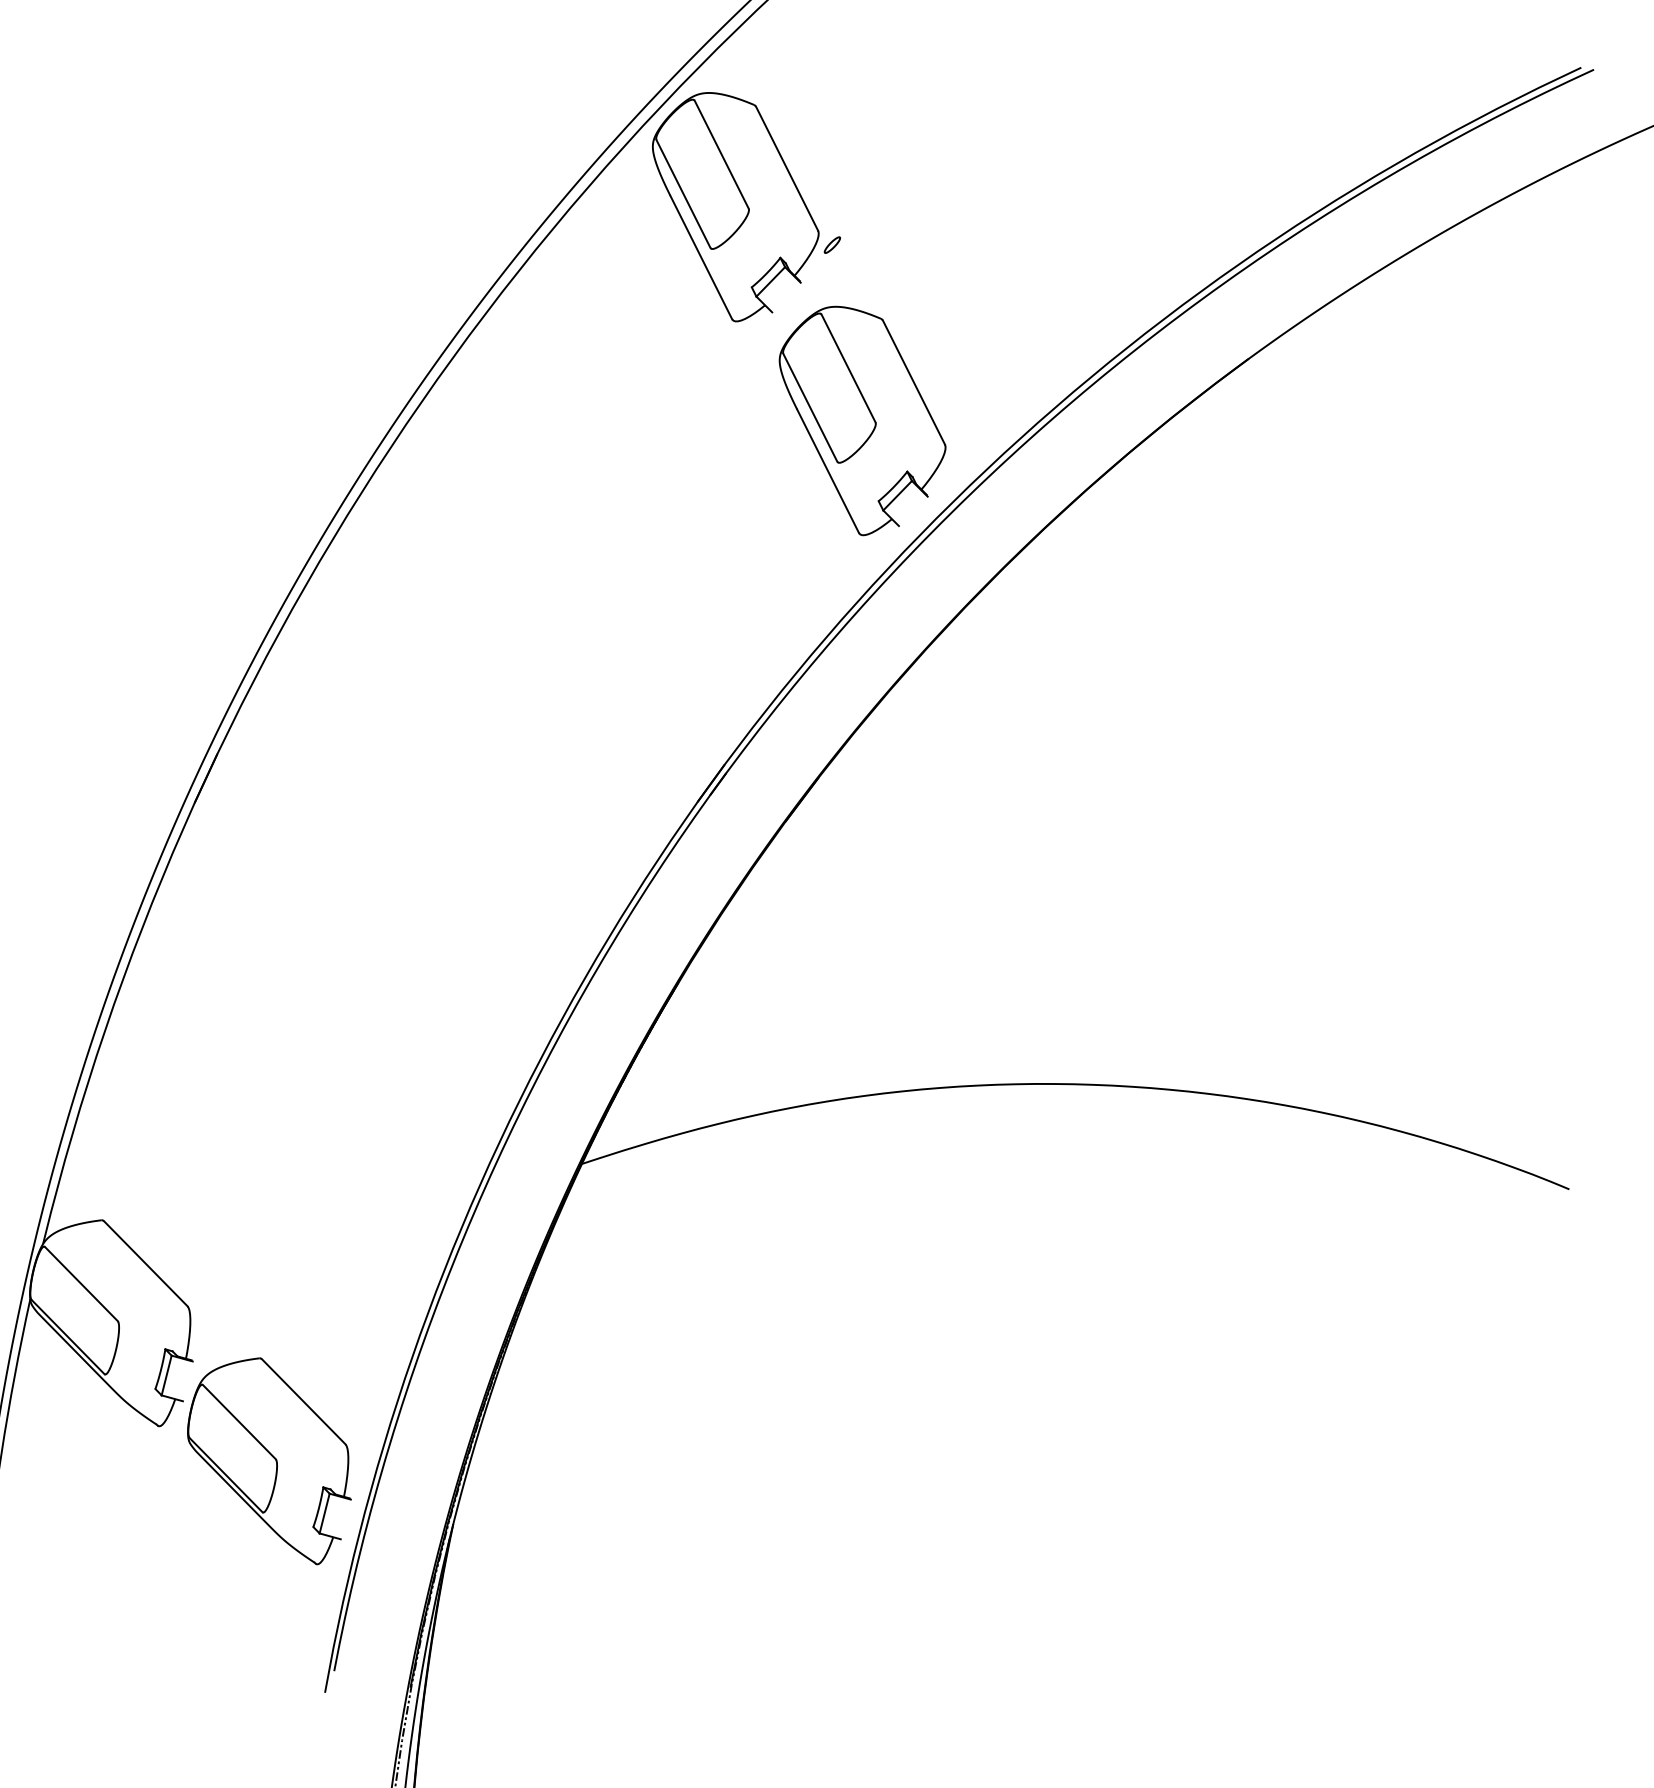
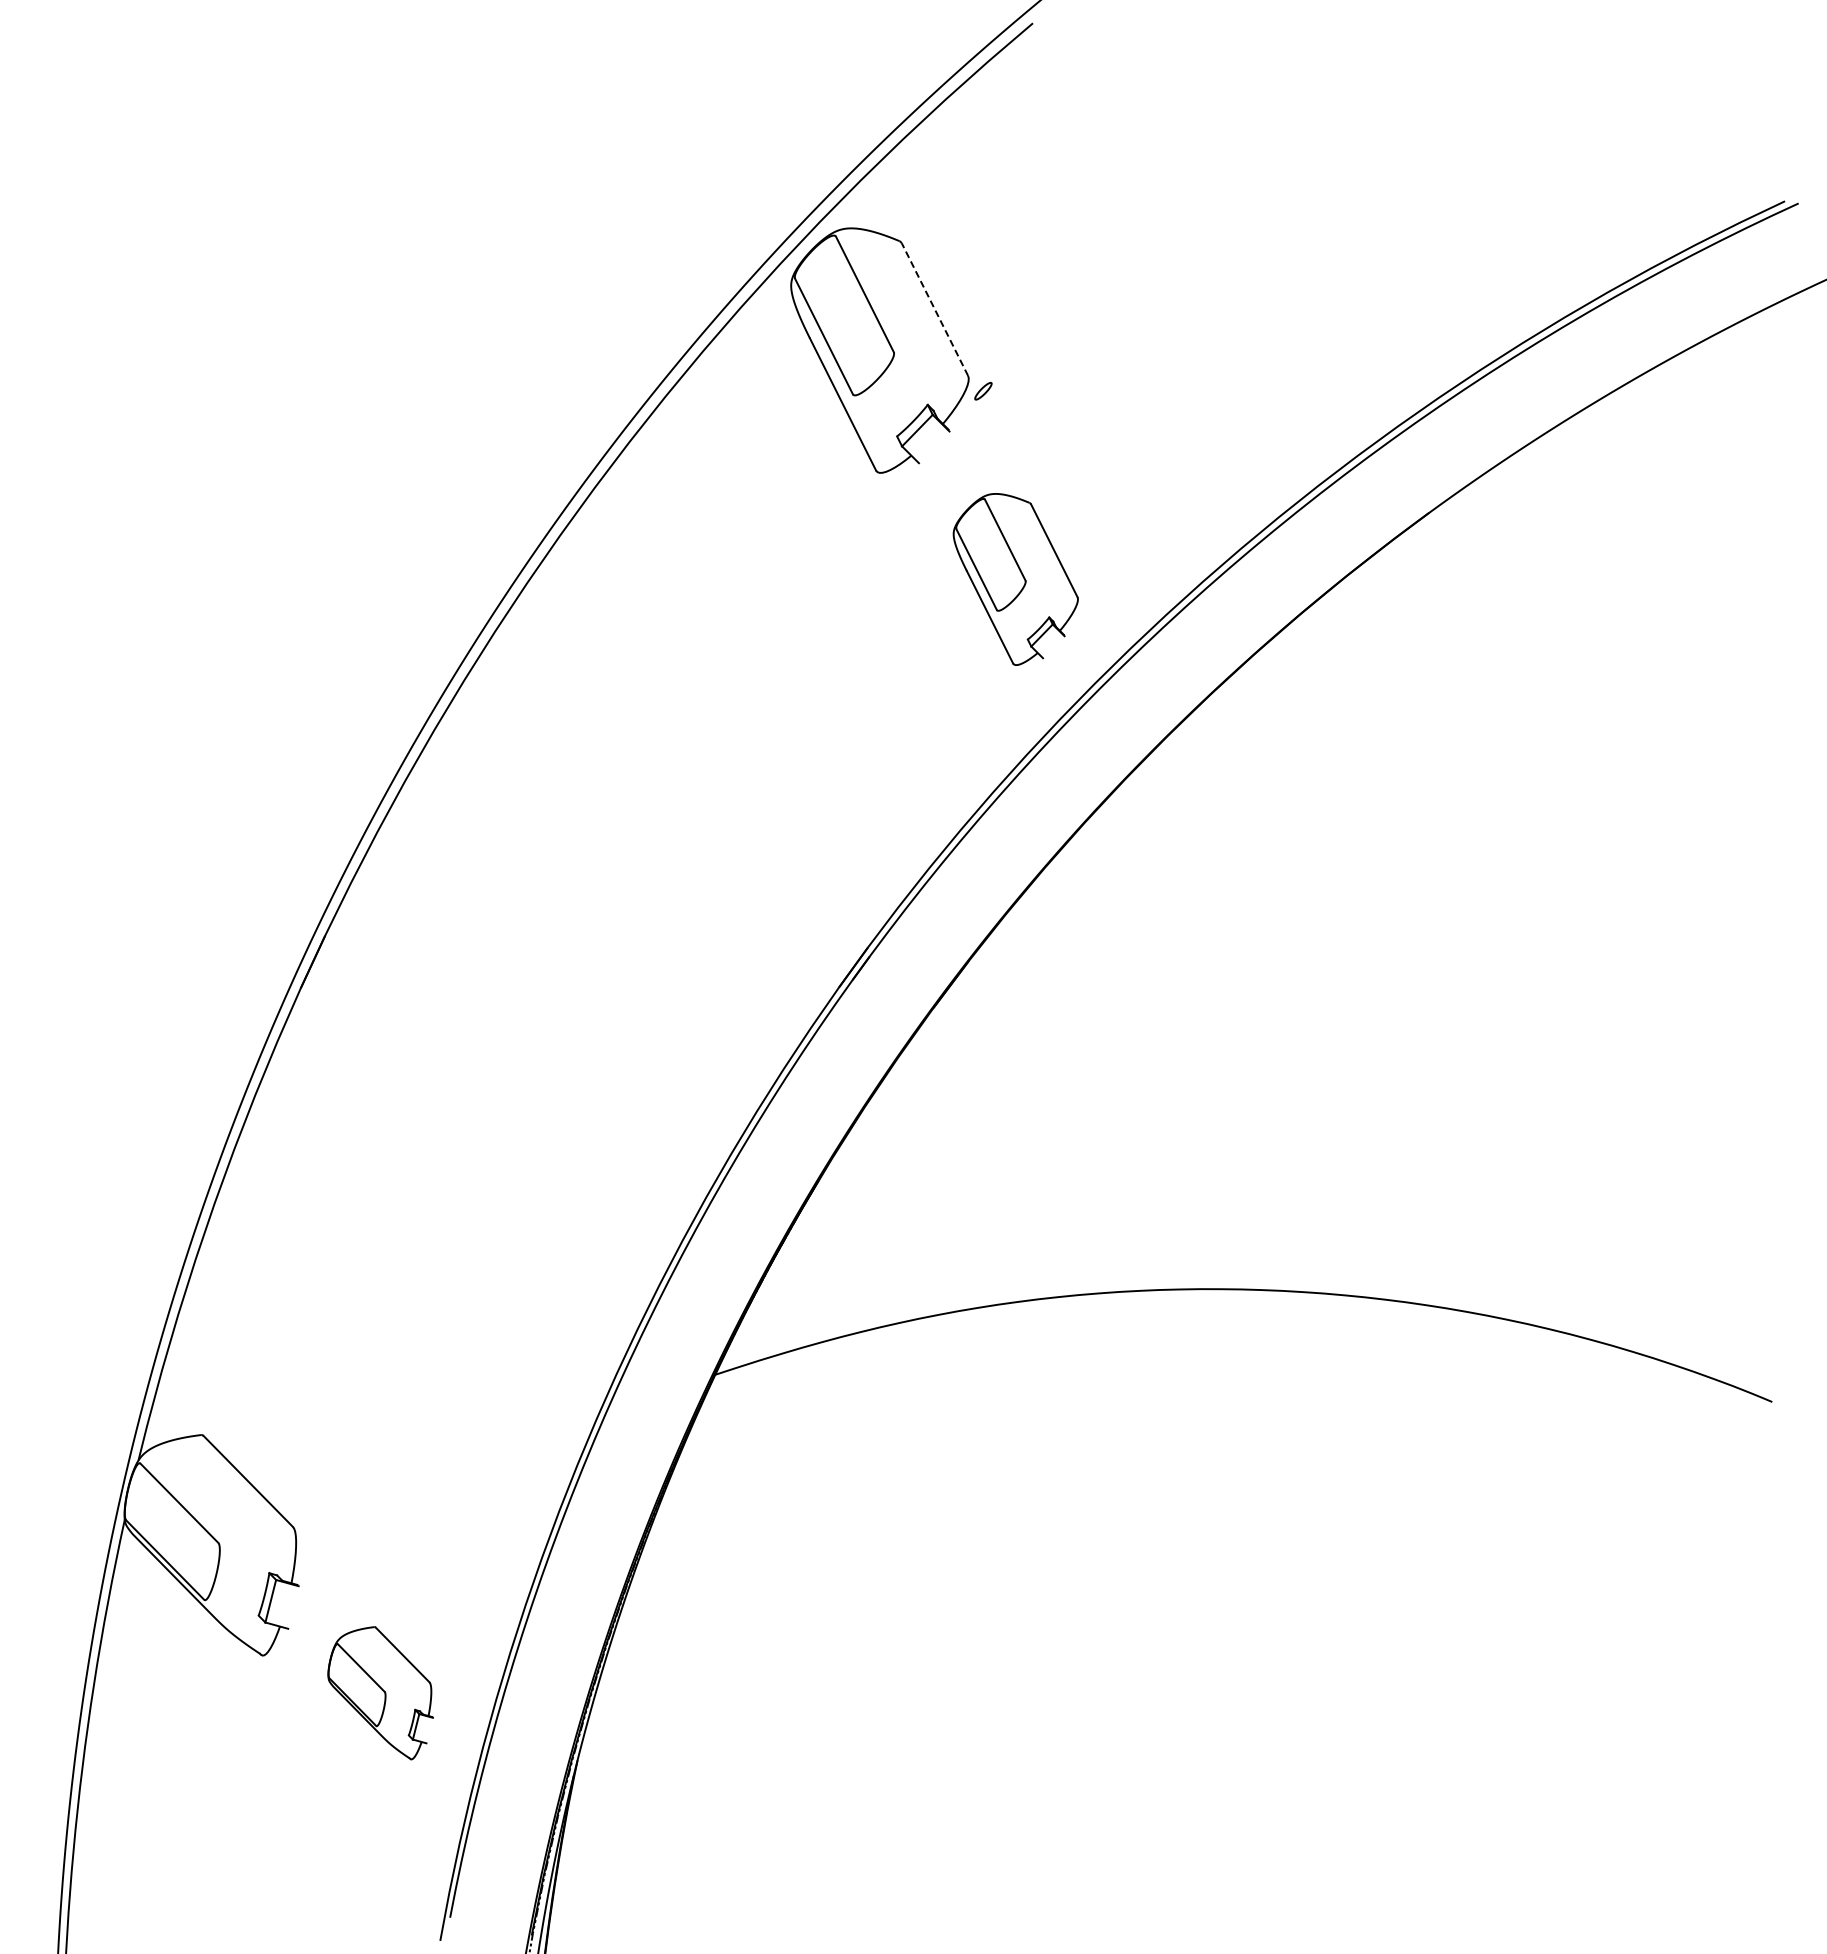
line: (786, 168) -> (934, 309), solid -> dashed
part: (862, 421) -> (1015, 579), size x0.7
part: (269, 1461) -> (380, 1693), size x0.6

